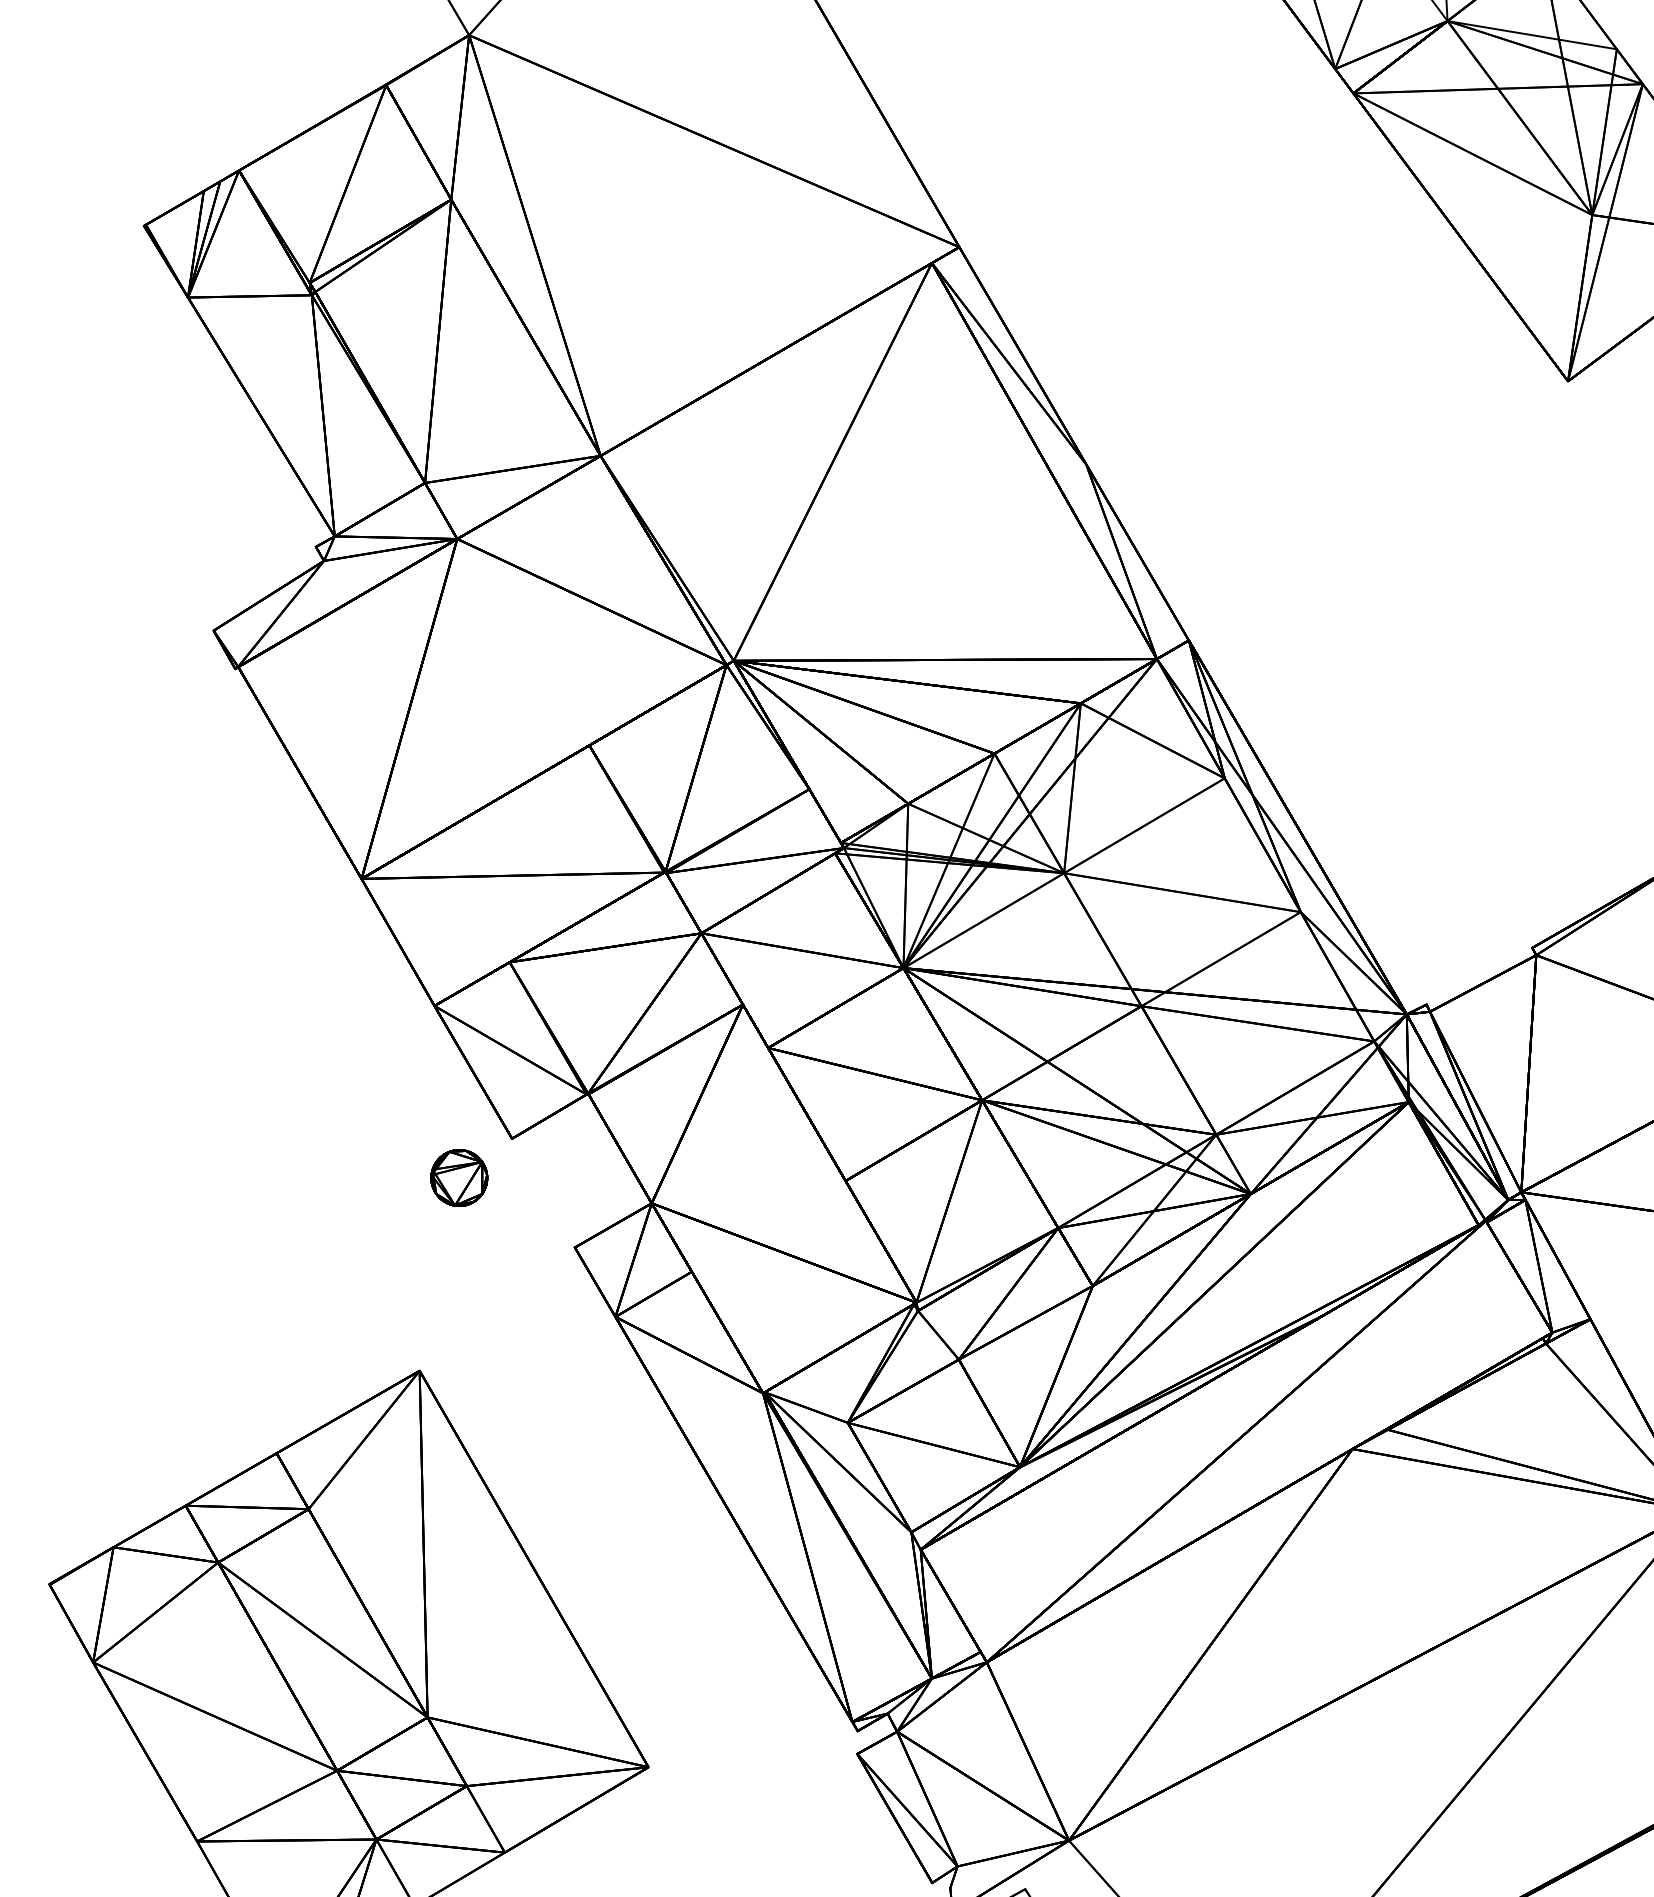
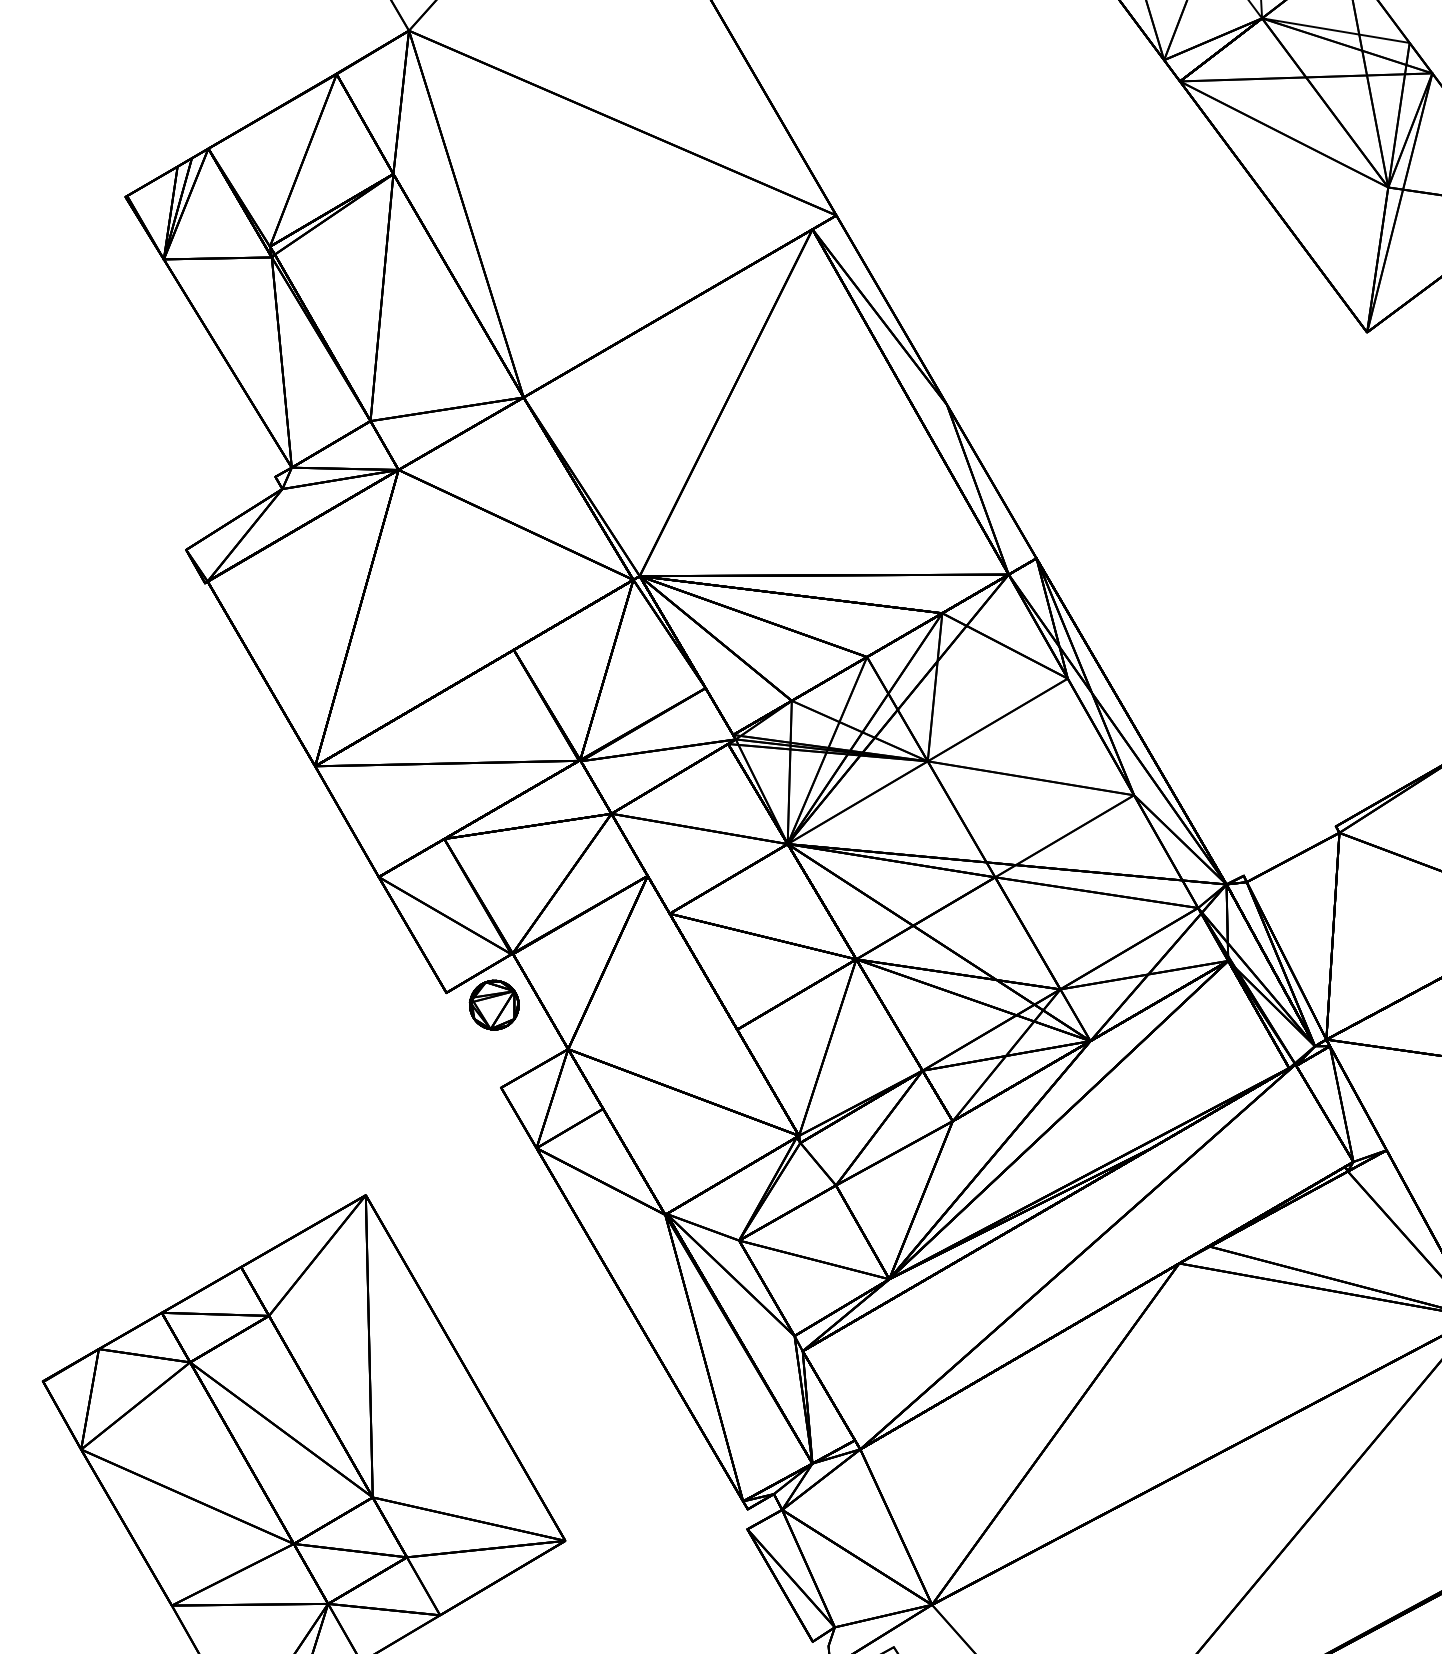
part: (458, 1177) -> (493, 1004), moved

